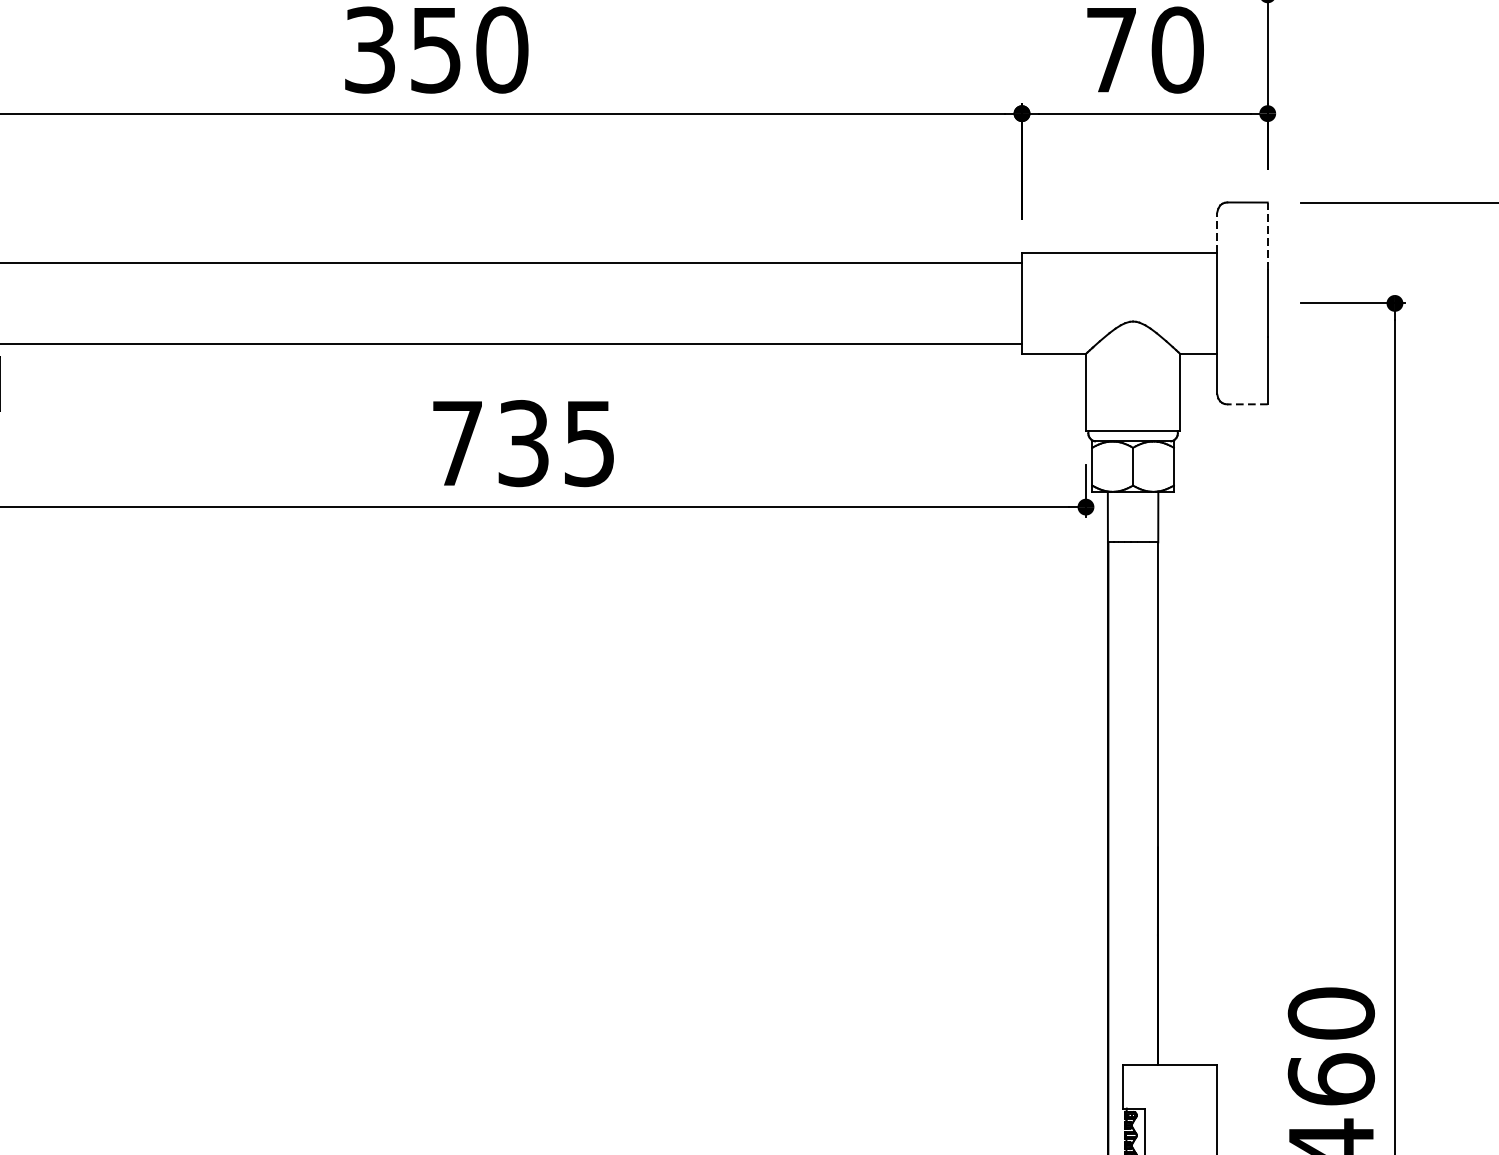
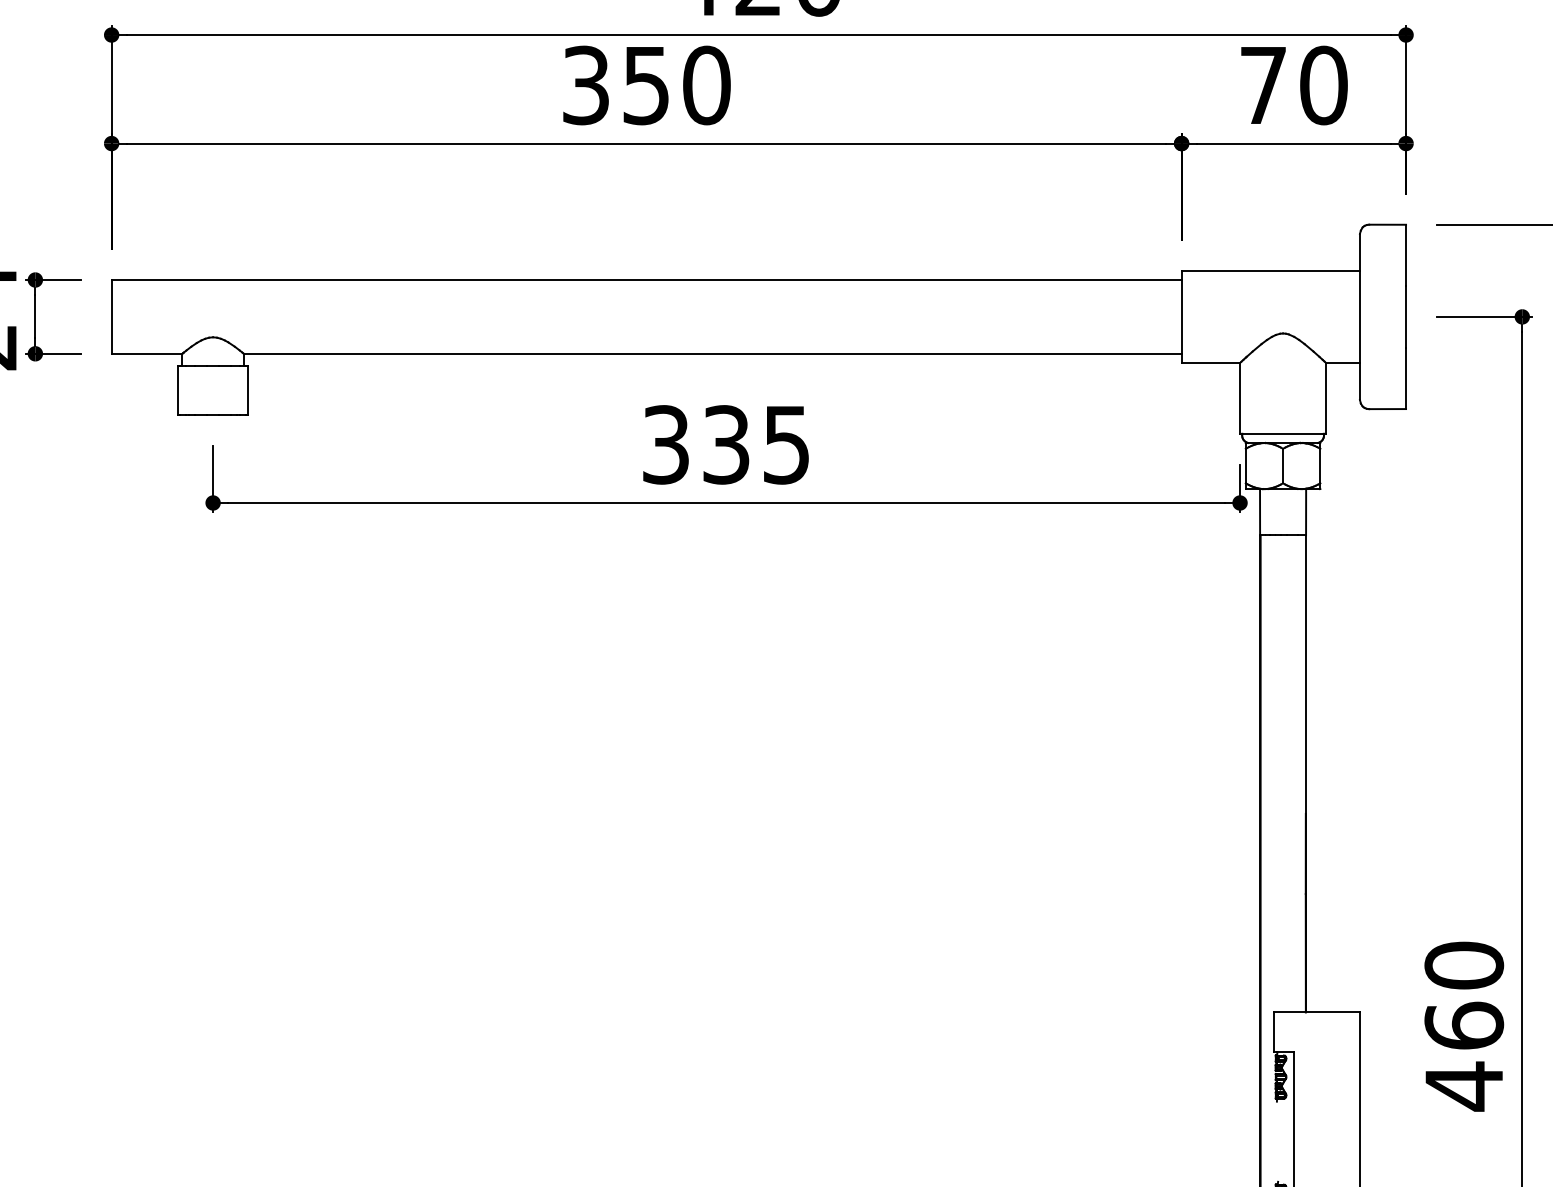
line: (1216, 231) -> (1359, 251), dashed -> solid
line: (1268, 236) -> (1406, 255), dashed -> solid
line: (1247, 404) -> (1387, 409), dashed -> solid
text: (457, 443) -> (665, 444), 735 -> 335

